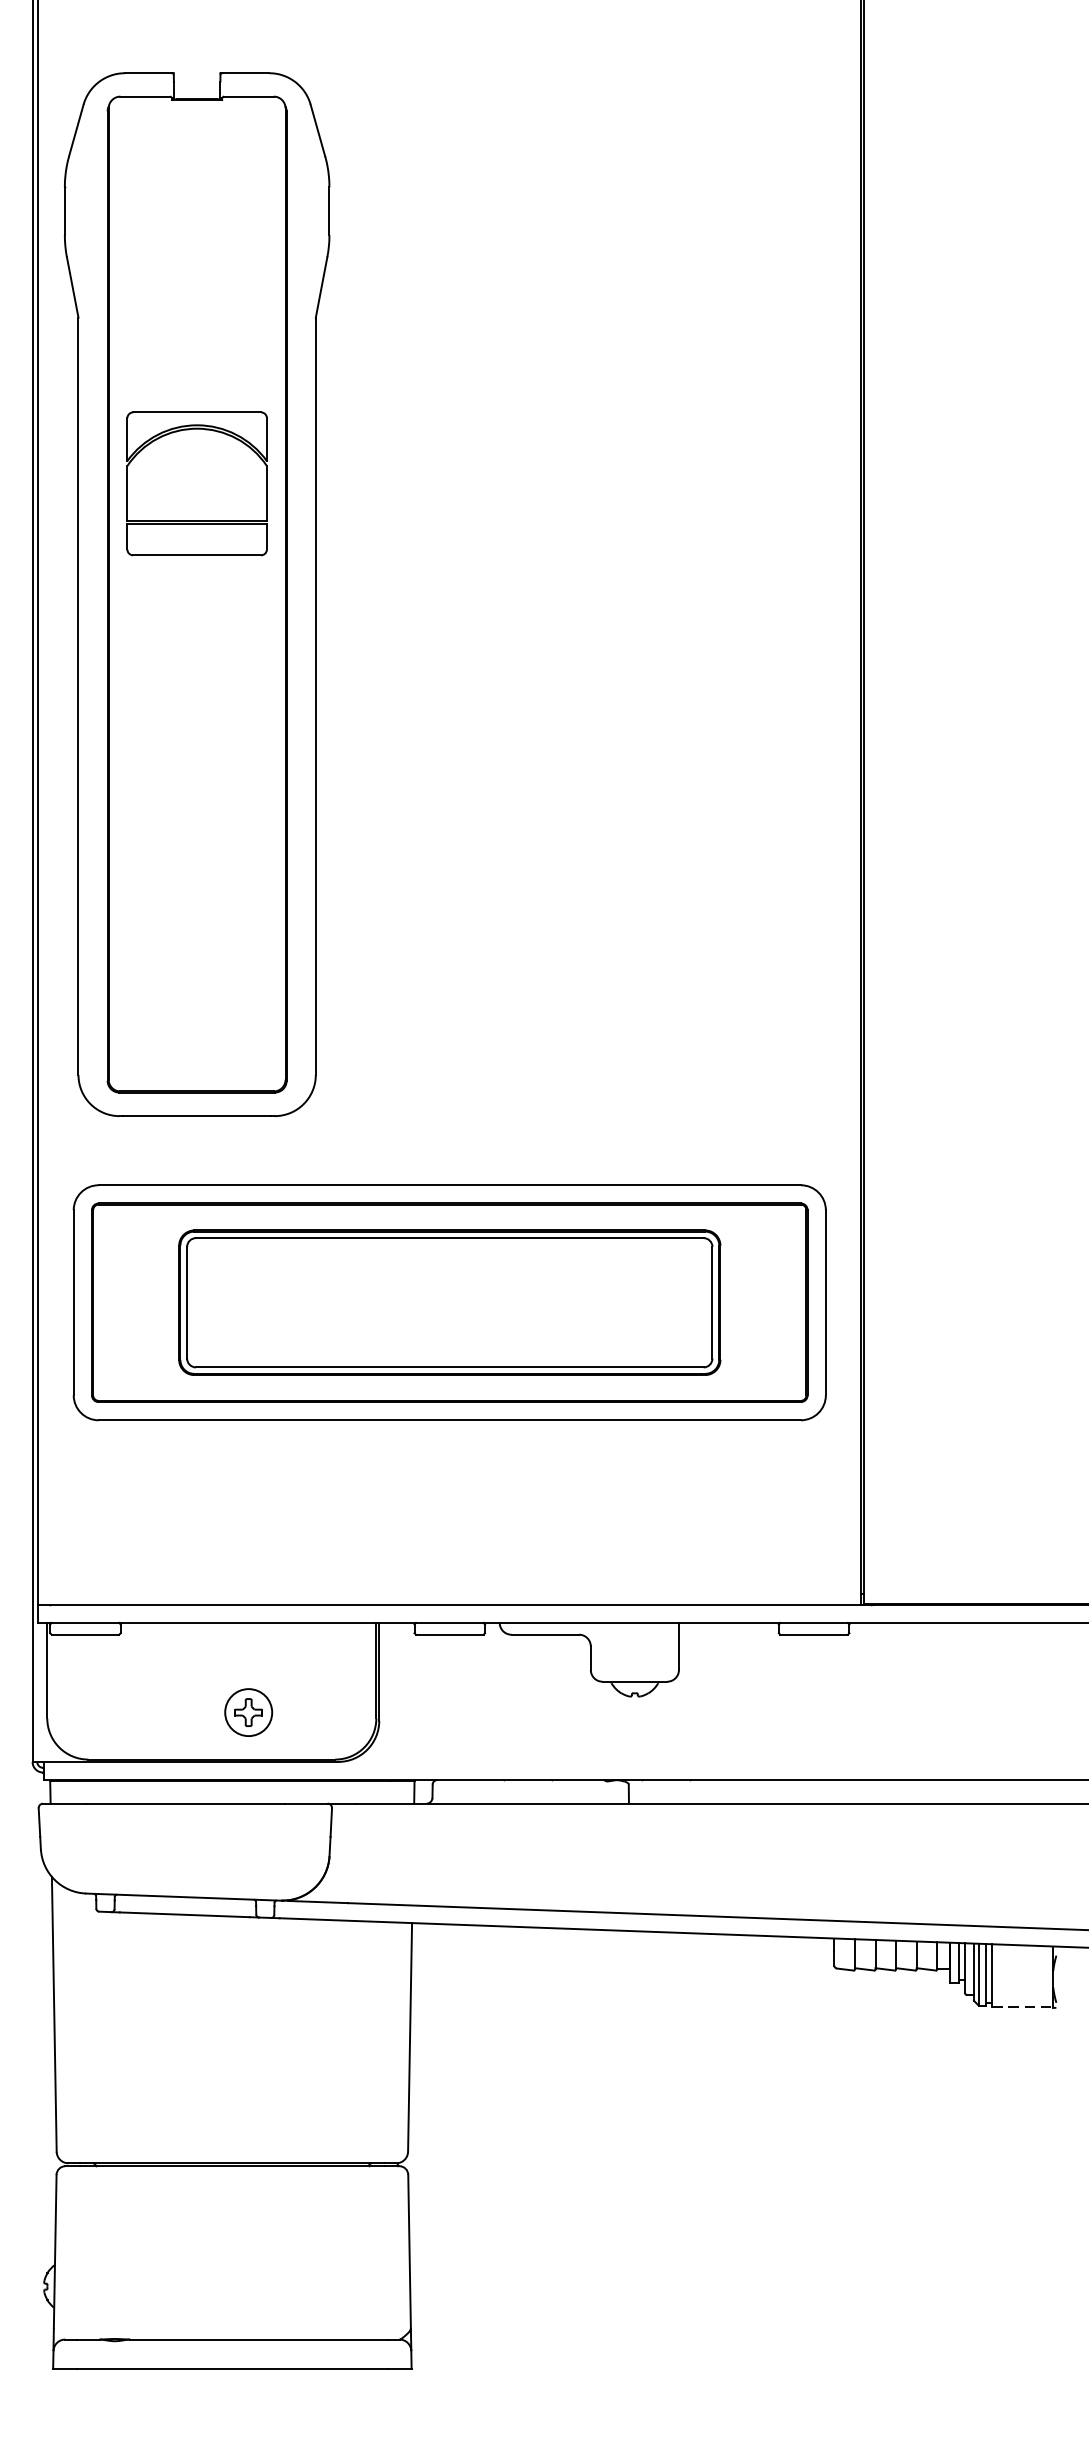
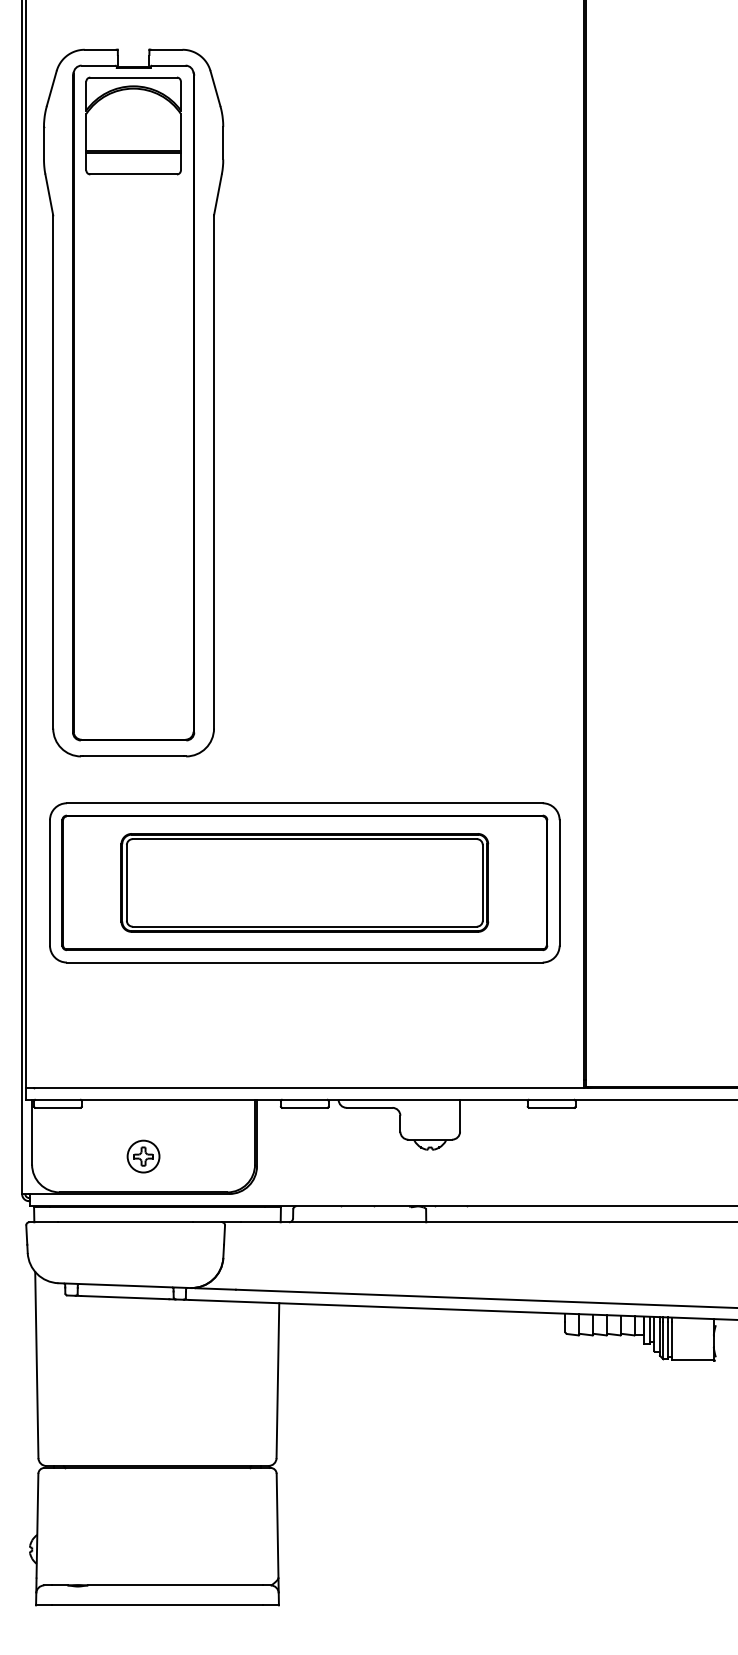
part: (196, 483) -> (133, 125), moved
part: (248, 1712) -> (143, 1156), moved
line: (1023, 2007) -> (693, 1360), dashed -> solid

